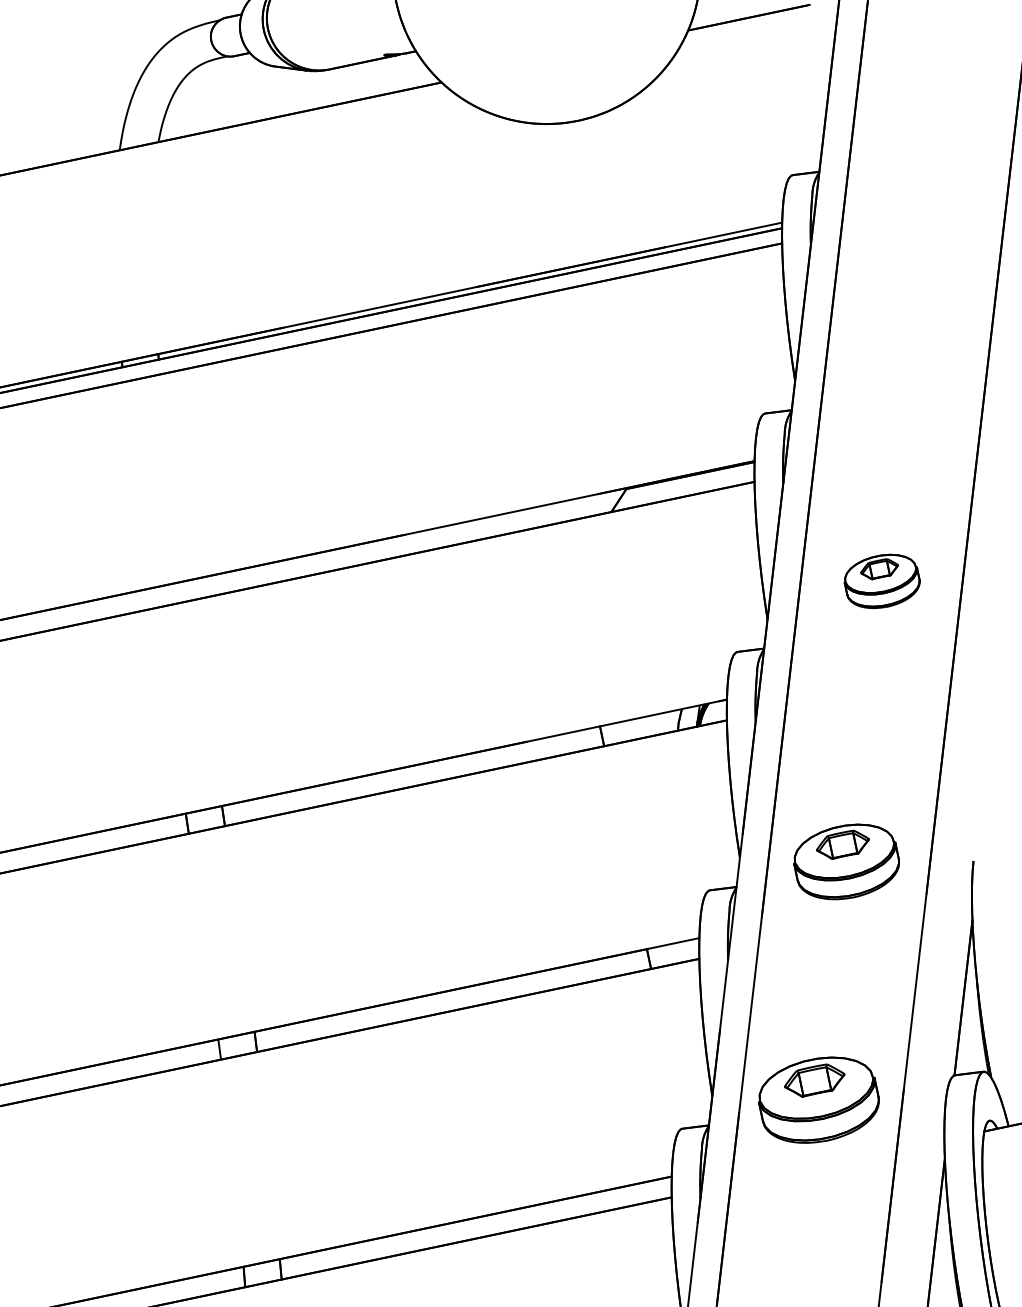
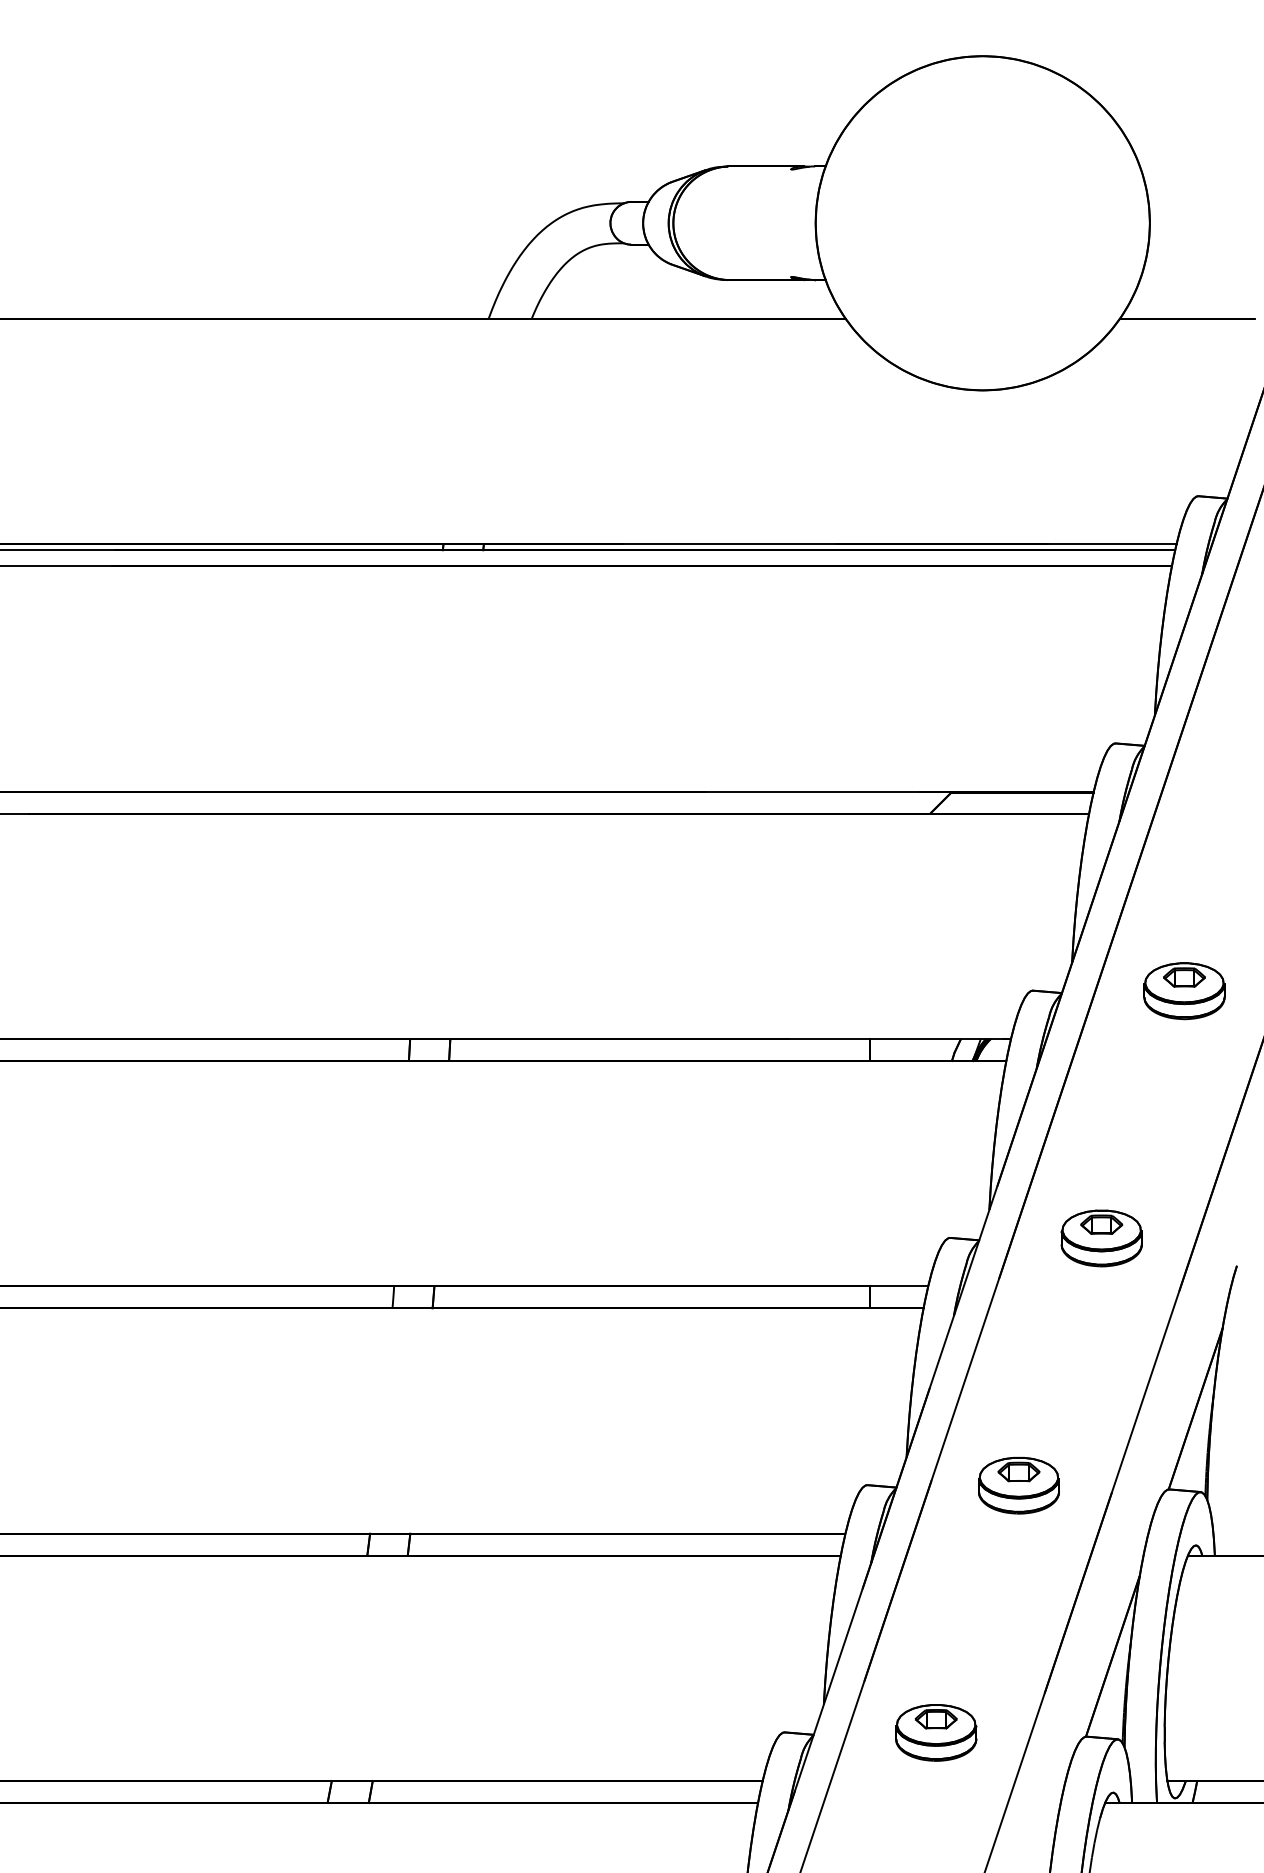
part: (882, 581) -> (1184, 991), moved
part: (846, 862) -> (1101, 1238), size x0.71
part: (818, 1100) -> (1018, 1485), size x0.62

